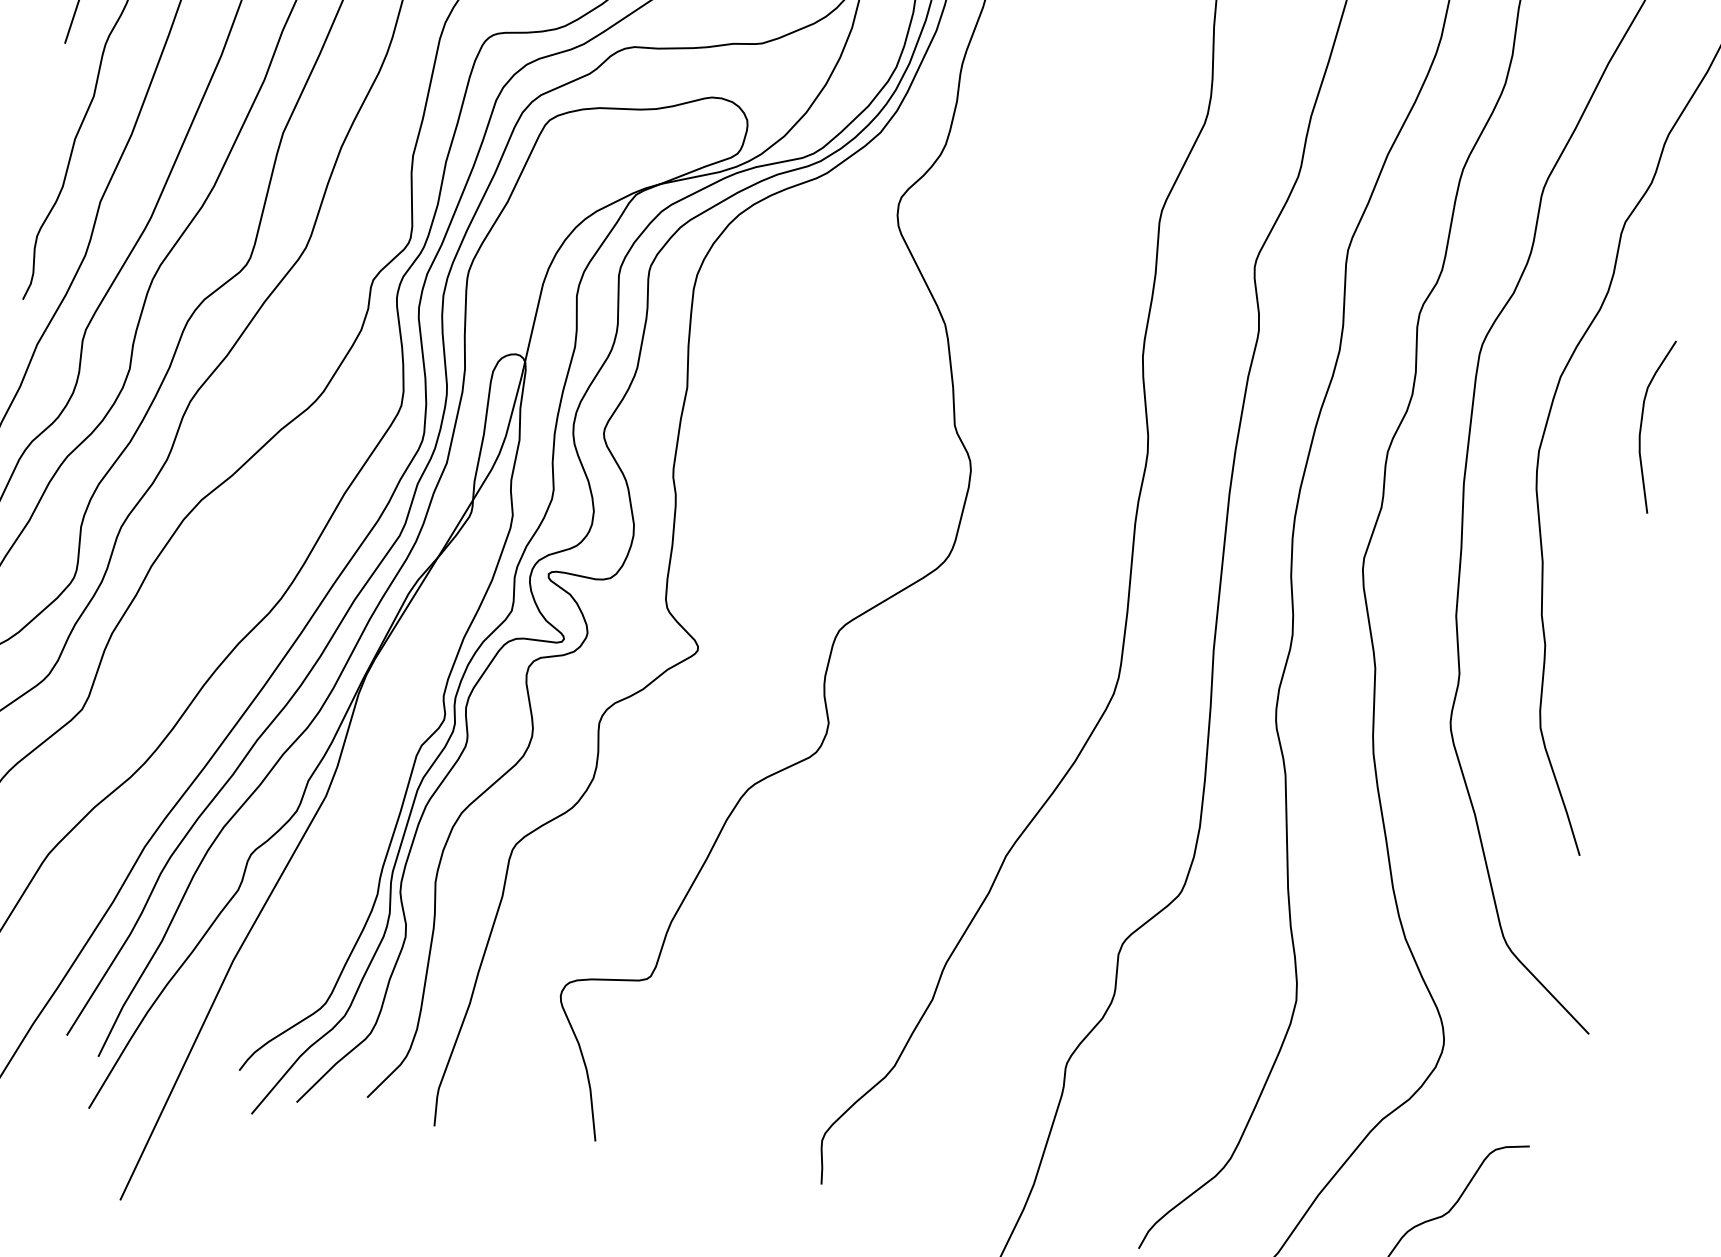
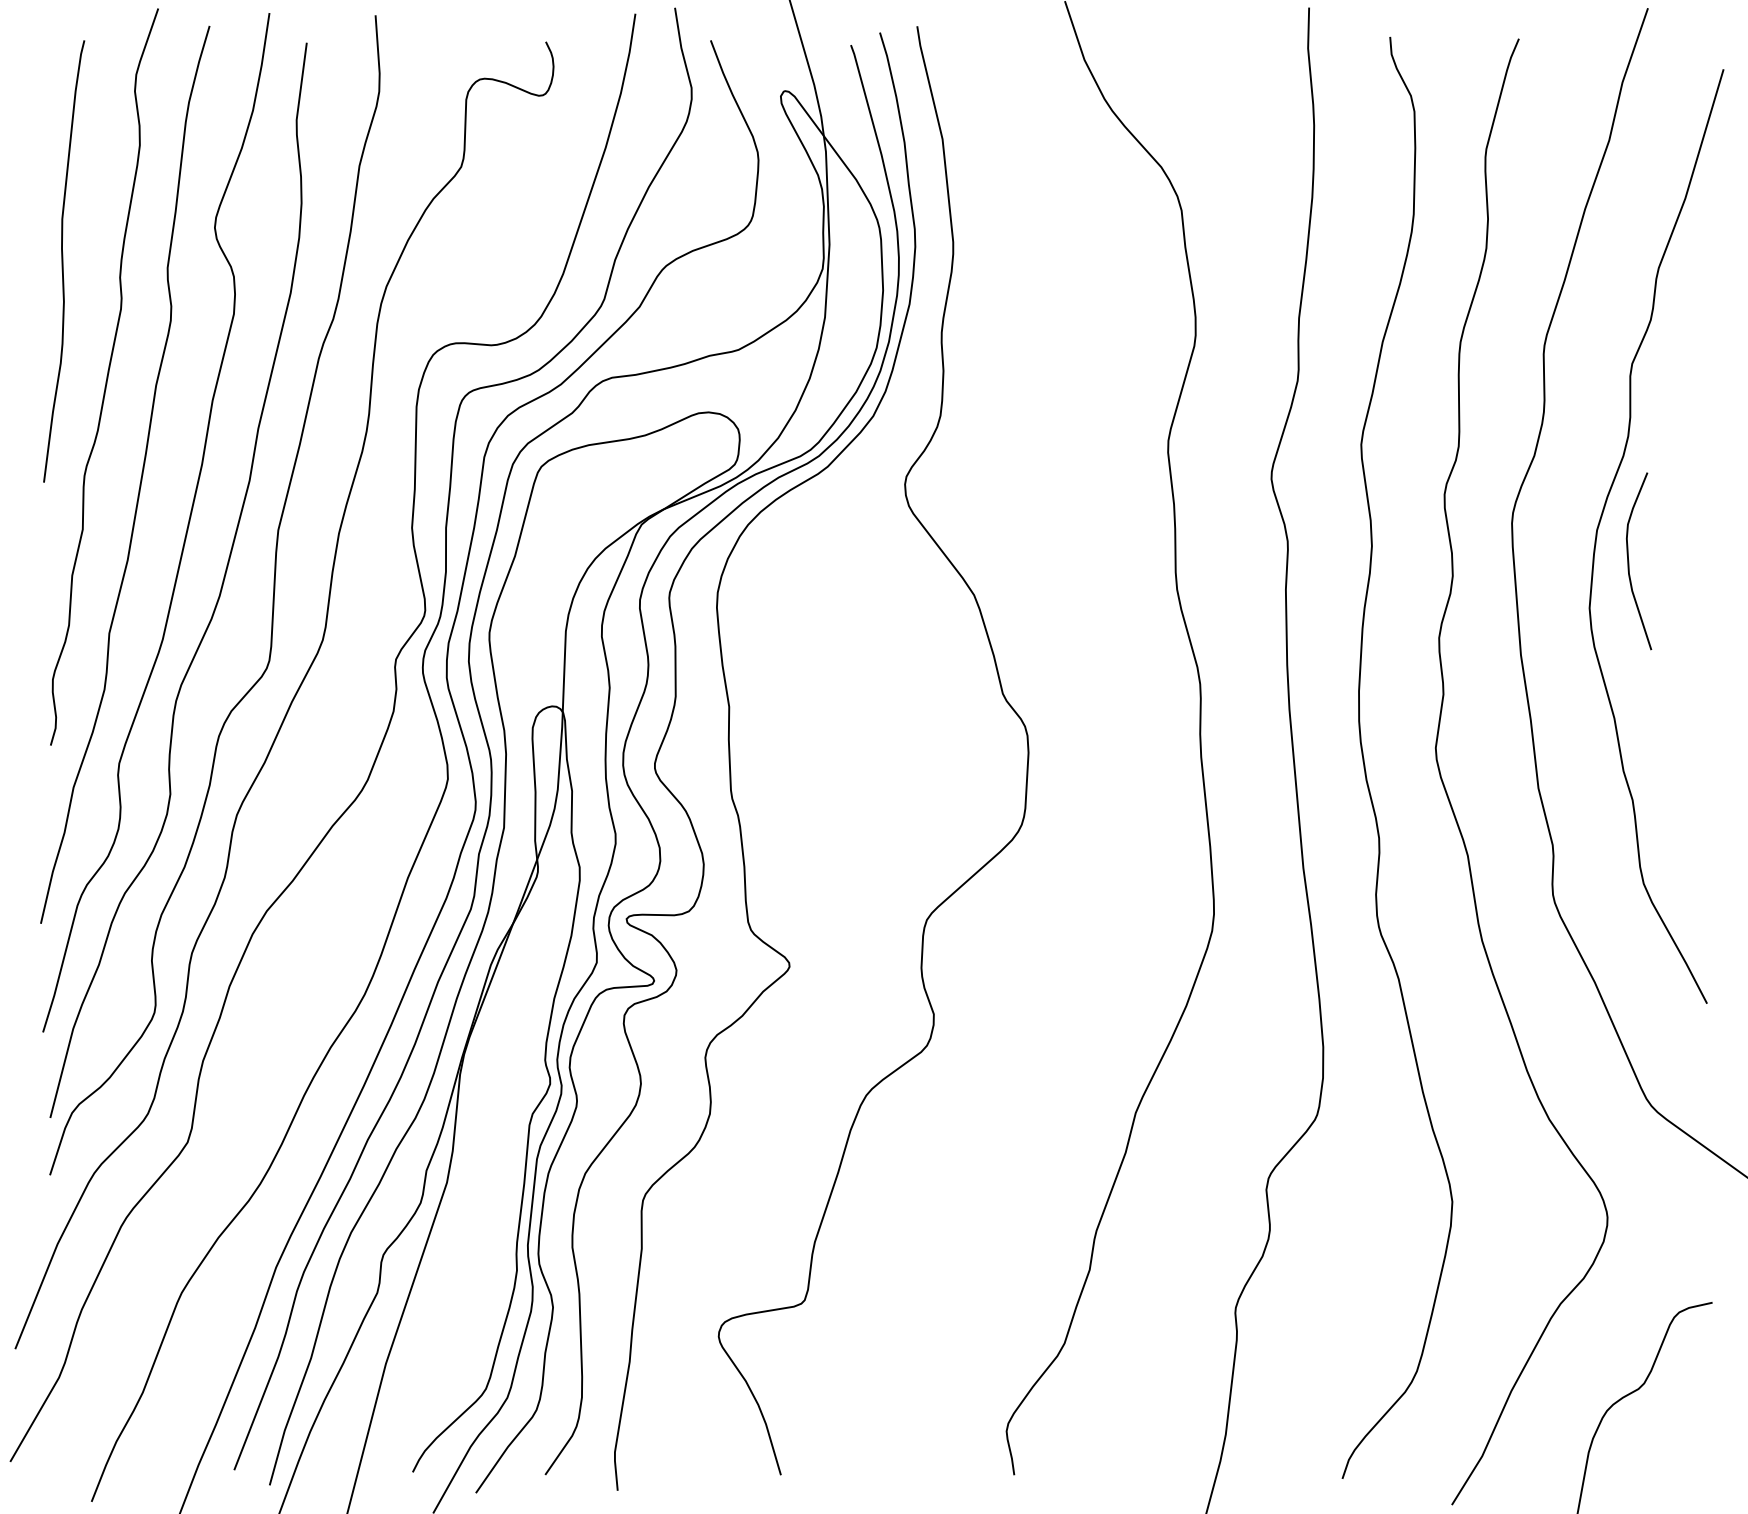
curve: (1642, 423) -> (1629, 561), moved

